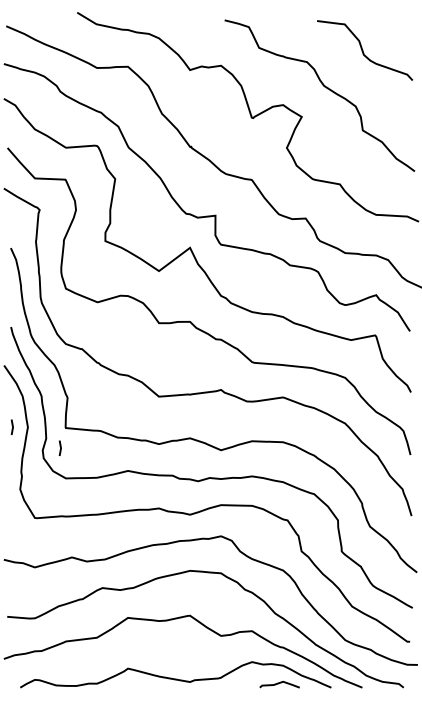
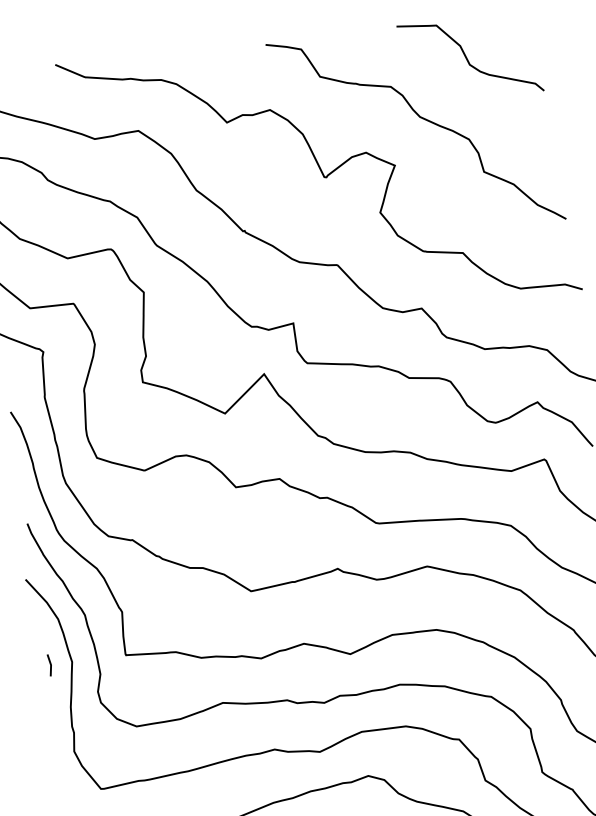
line: (59, 446) -> (120, 682), removed

